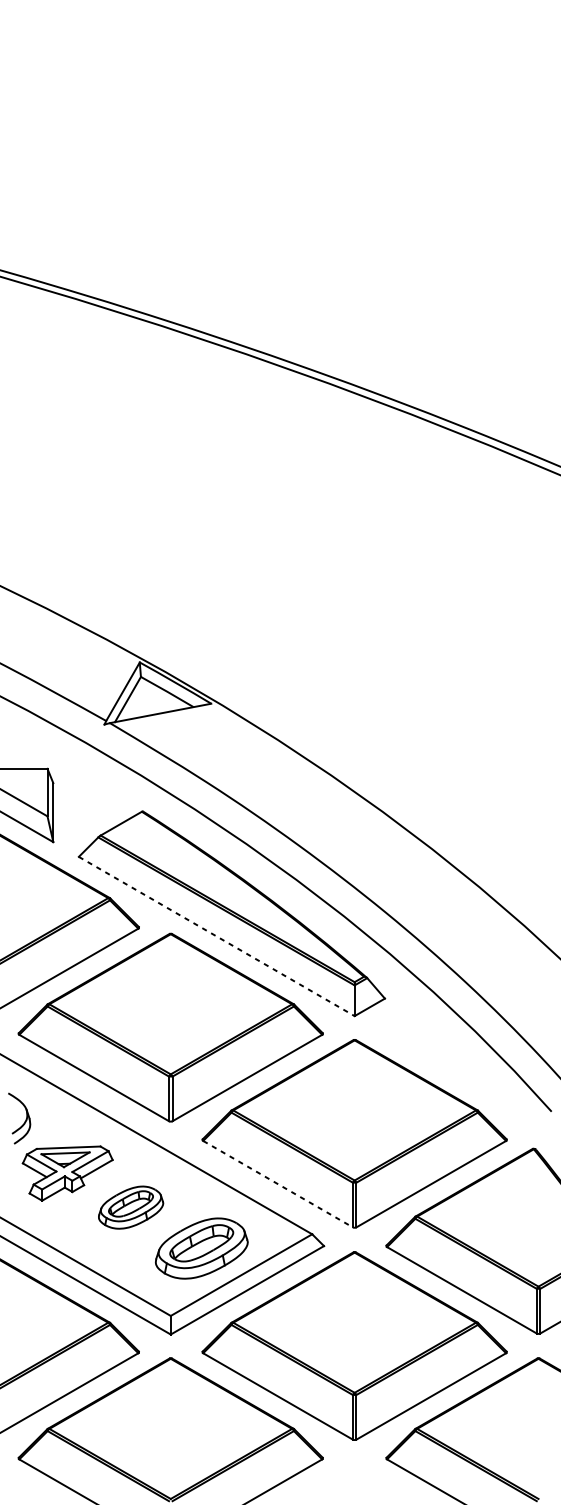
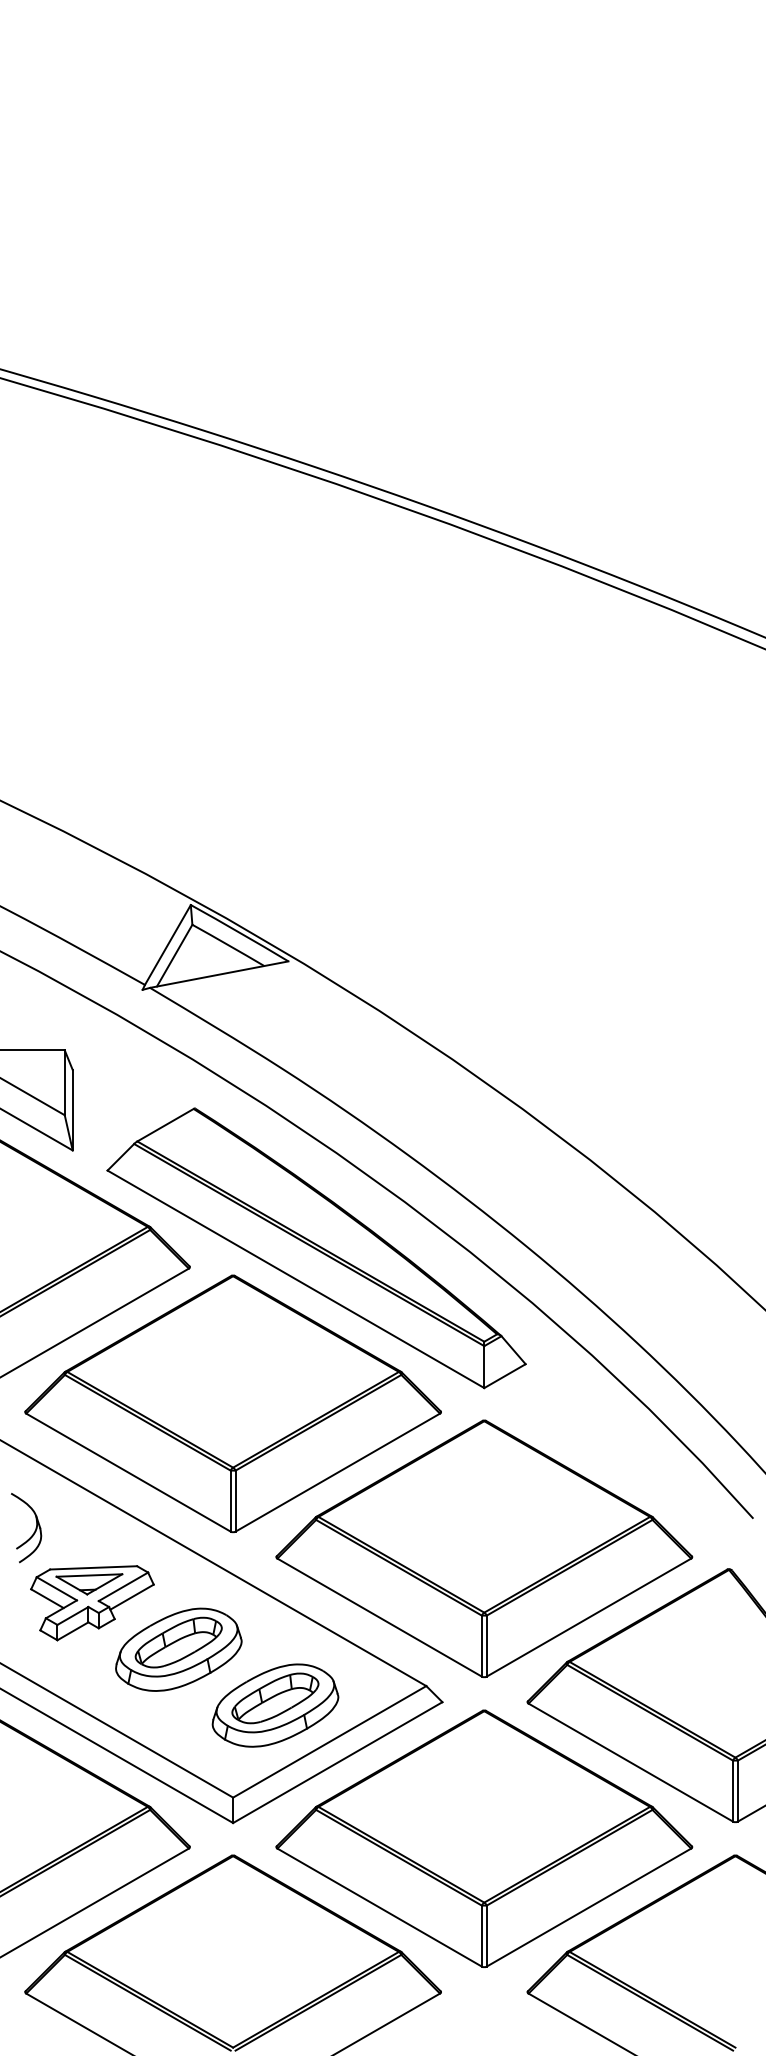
line: (216, 936) -> (295, 1279), dashed -> solid
line: (278, 1184) -> (380, 1617), dashed -> solid
part: (130, 1207) -> (178, 1649), size x1.43

